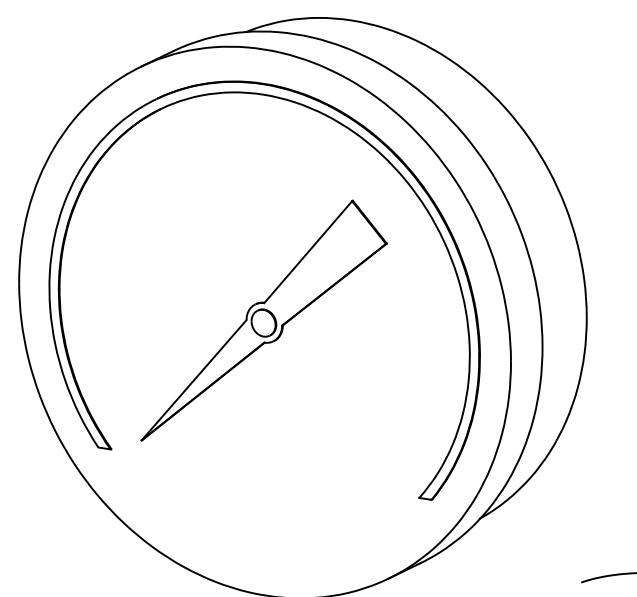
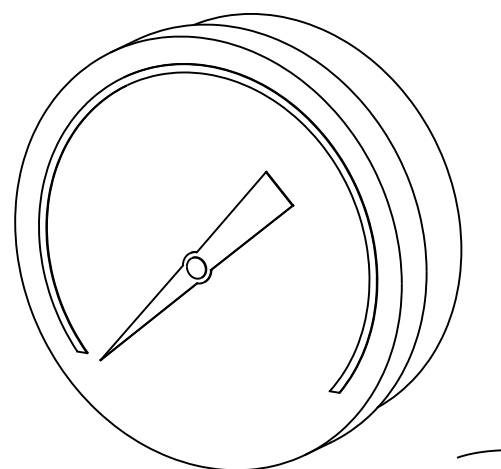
part: (263, 320) -> (196, 265), moved

